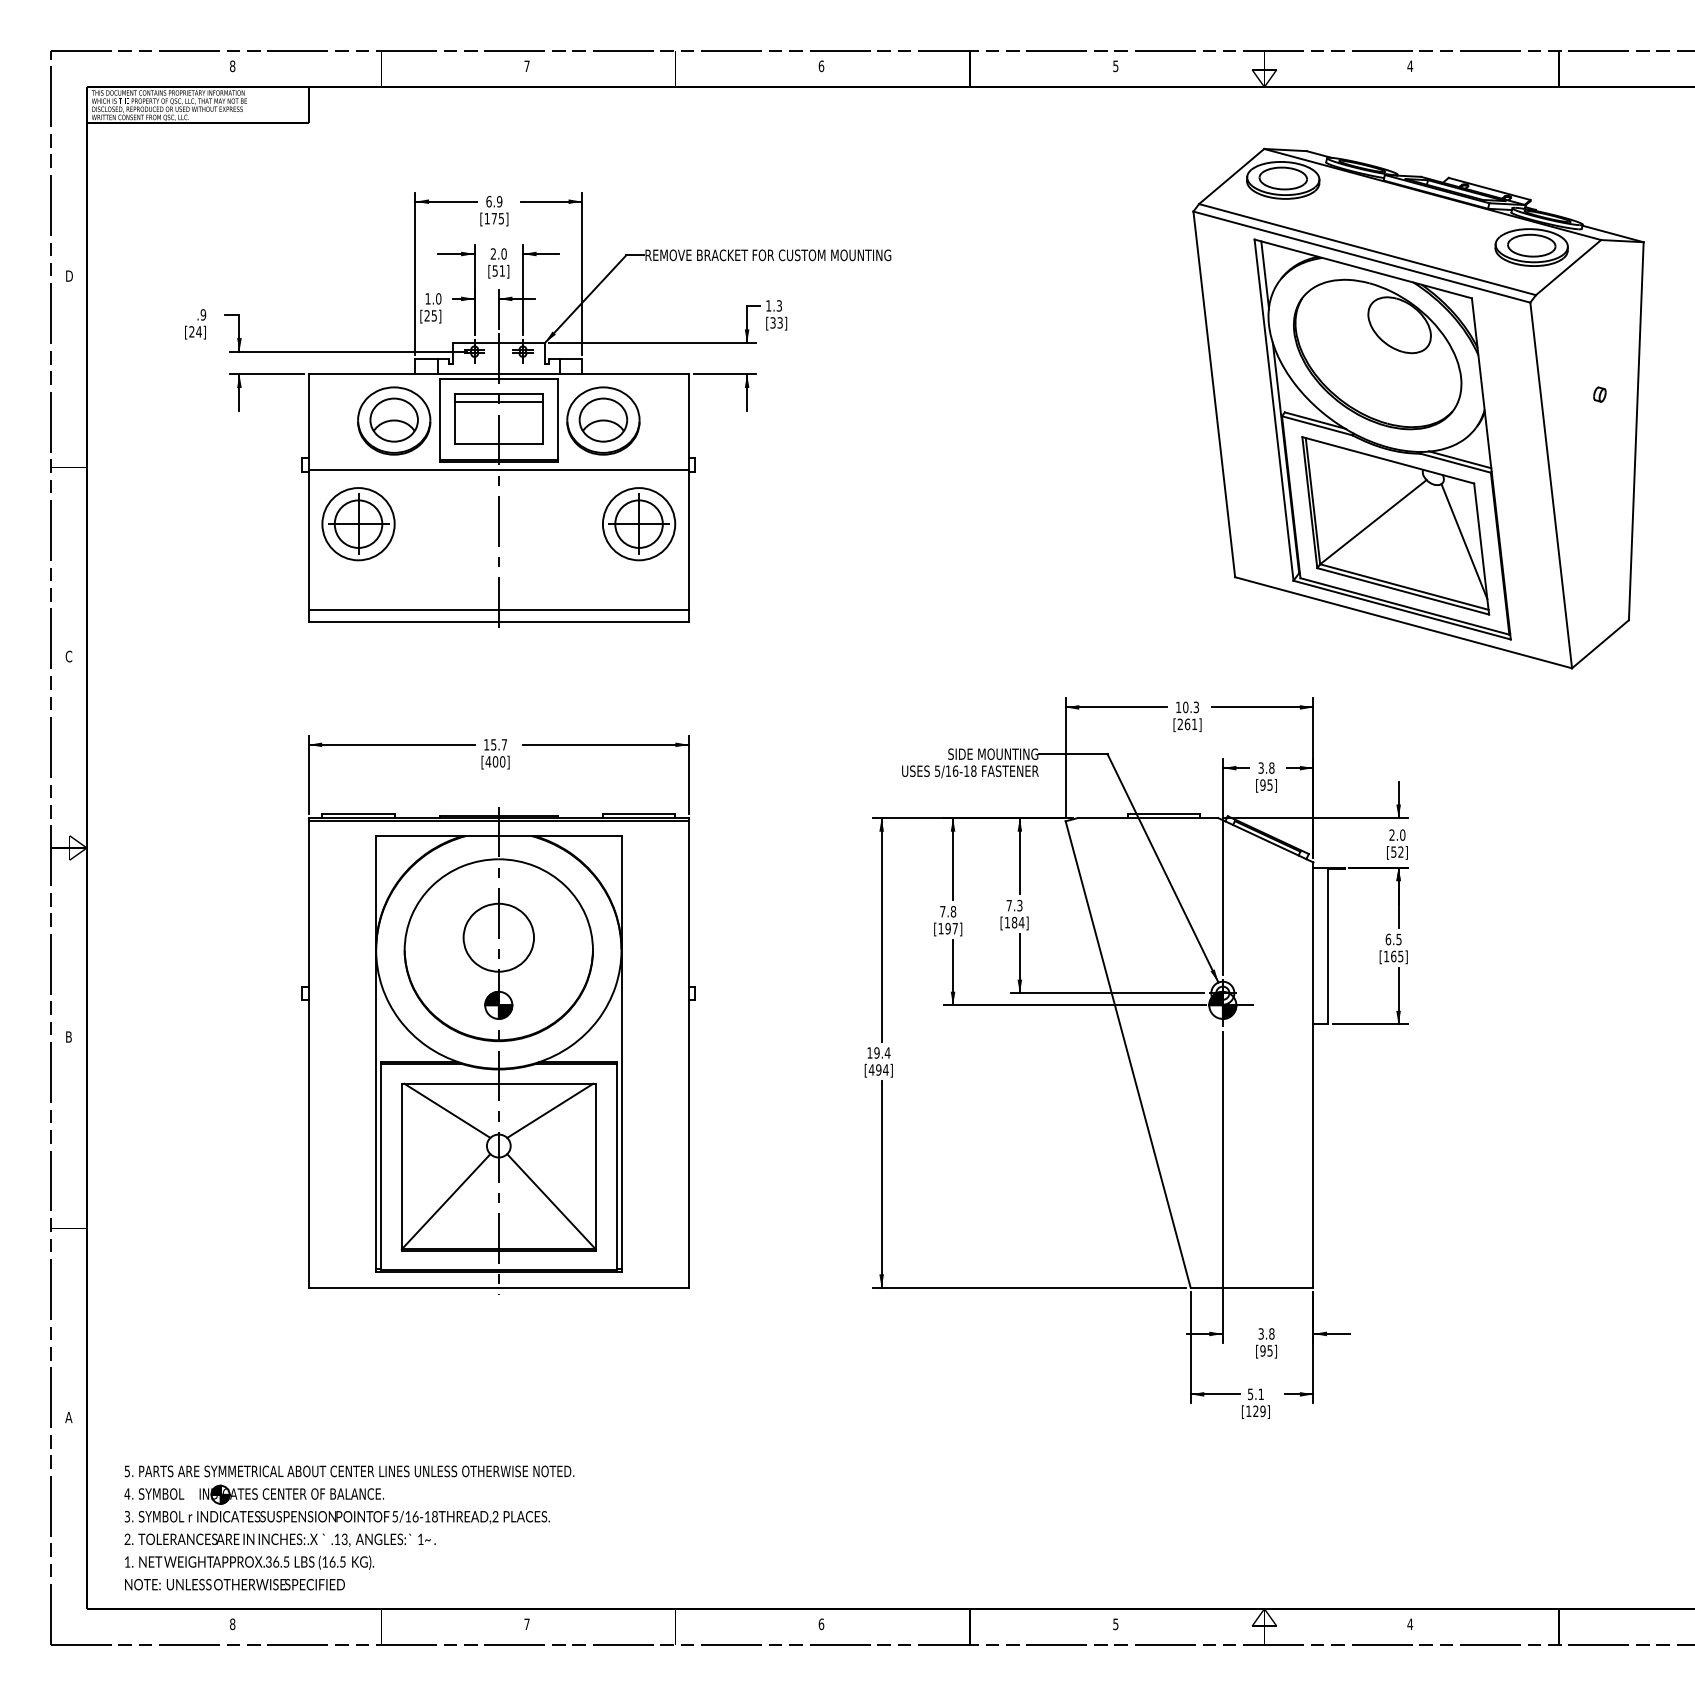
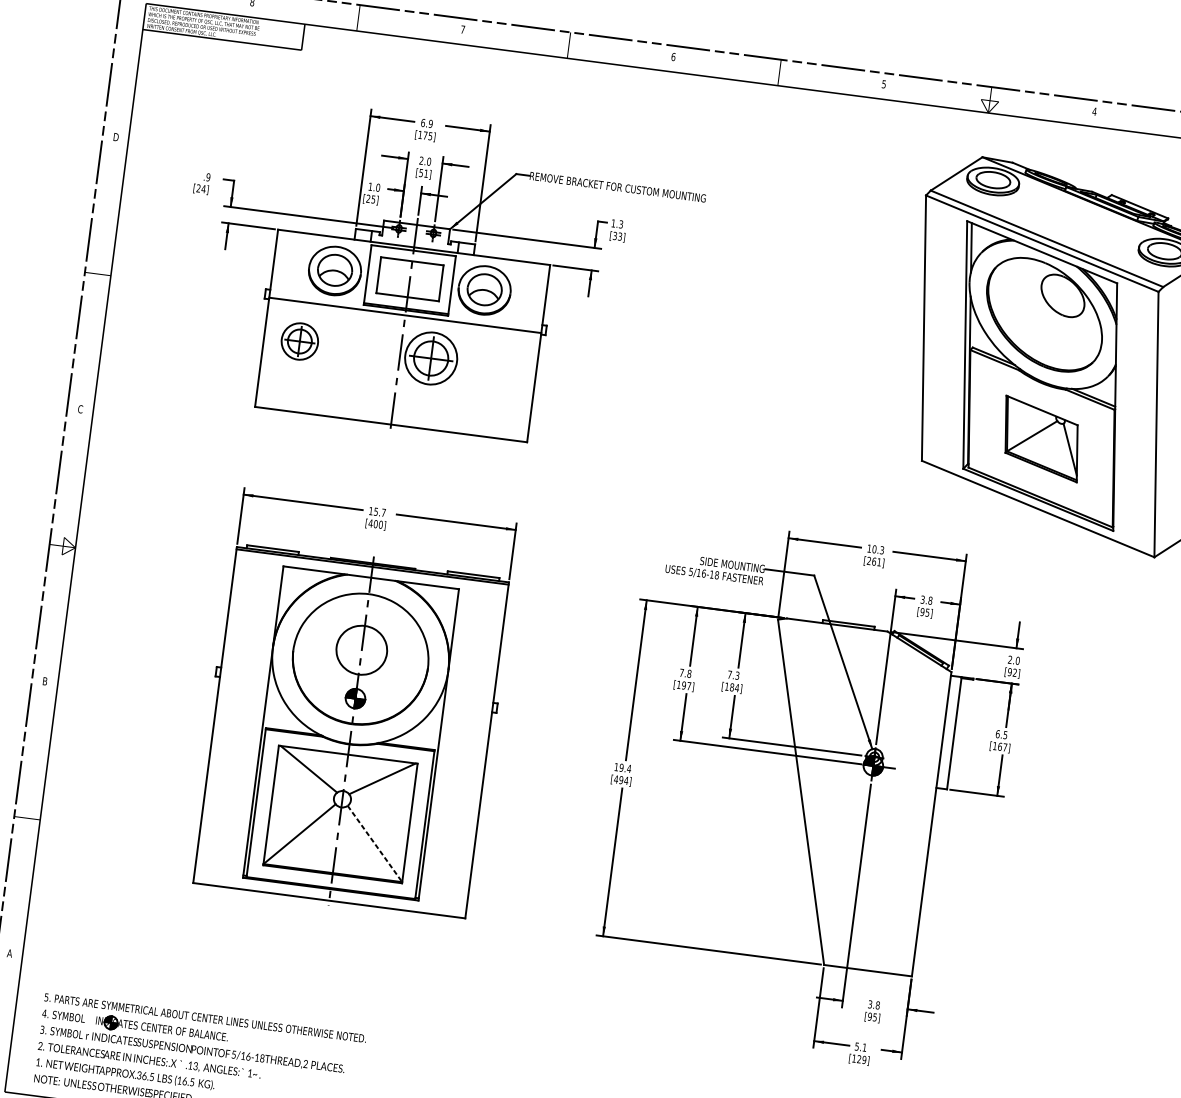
line: (498, 401) -> (411, 266), removed
part: (358, 524) -> (299, 341), size x0.7
part: (639, 524) -> (431, 358), moved
part: (1395, 525) -> (1041, 438), size x0.6
line: (498, 610) -> (391, 416), removed
text: (1393, 851) -> (1009, 671), [52] -> [92]
text: (1400, 956) -> (1004, 747), [165] -> [167]
line: (551, 1202) -> (374, 844), solid -> dashed

